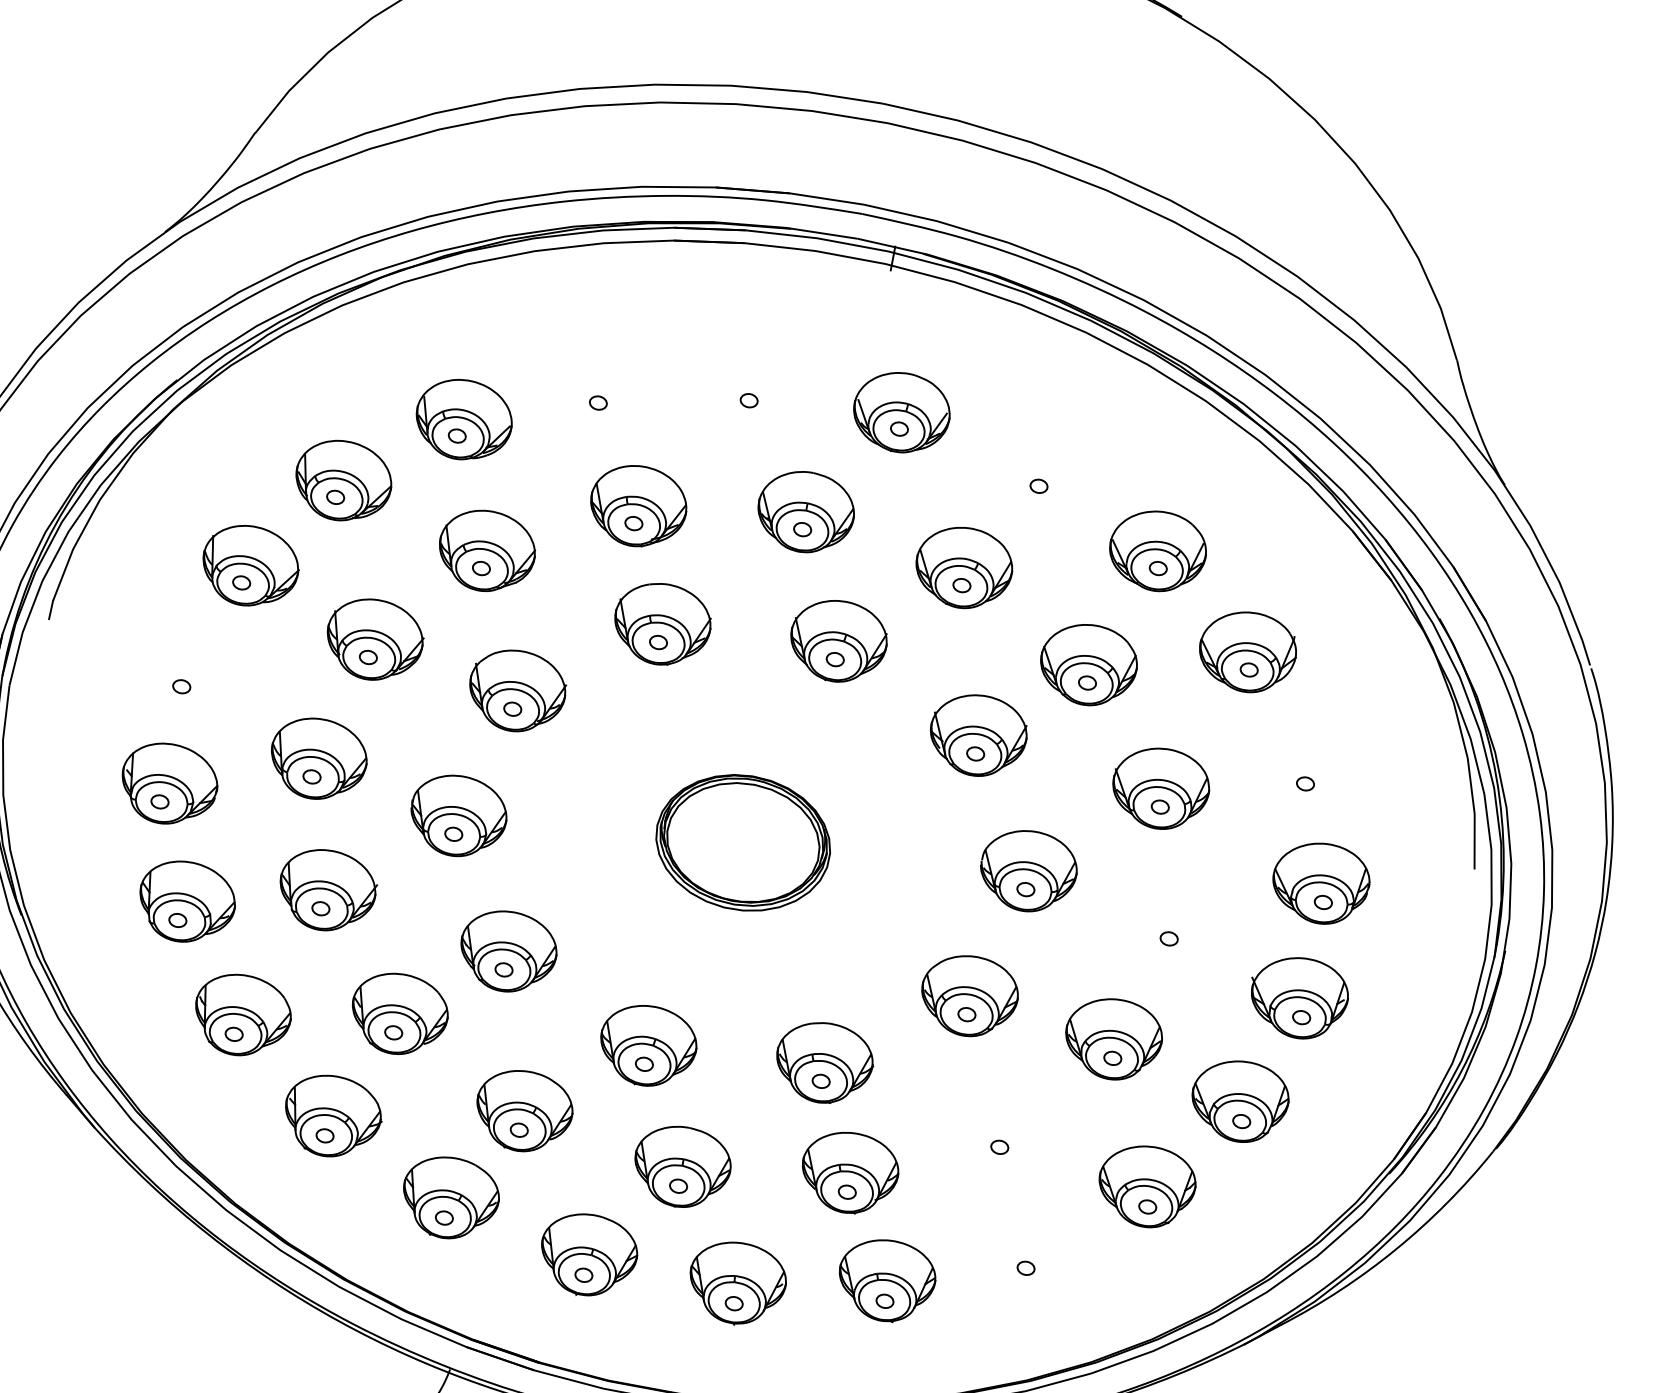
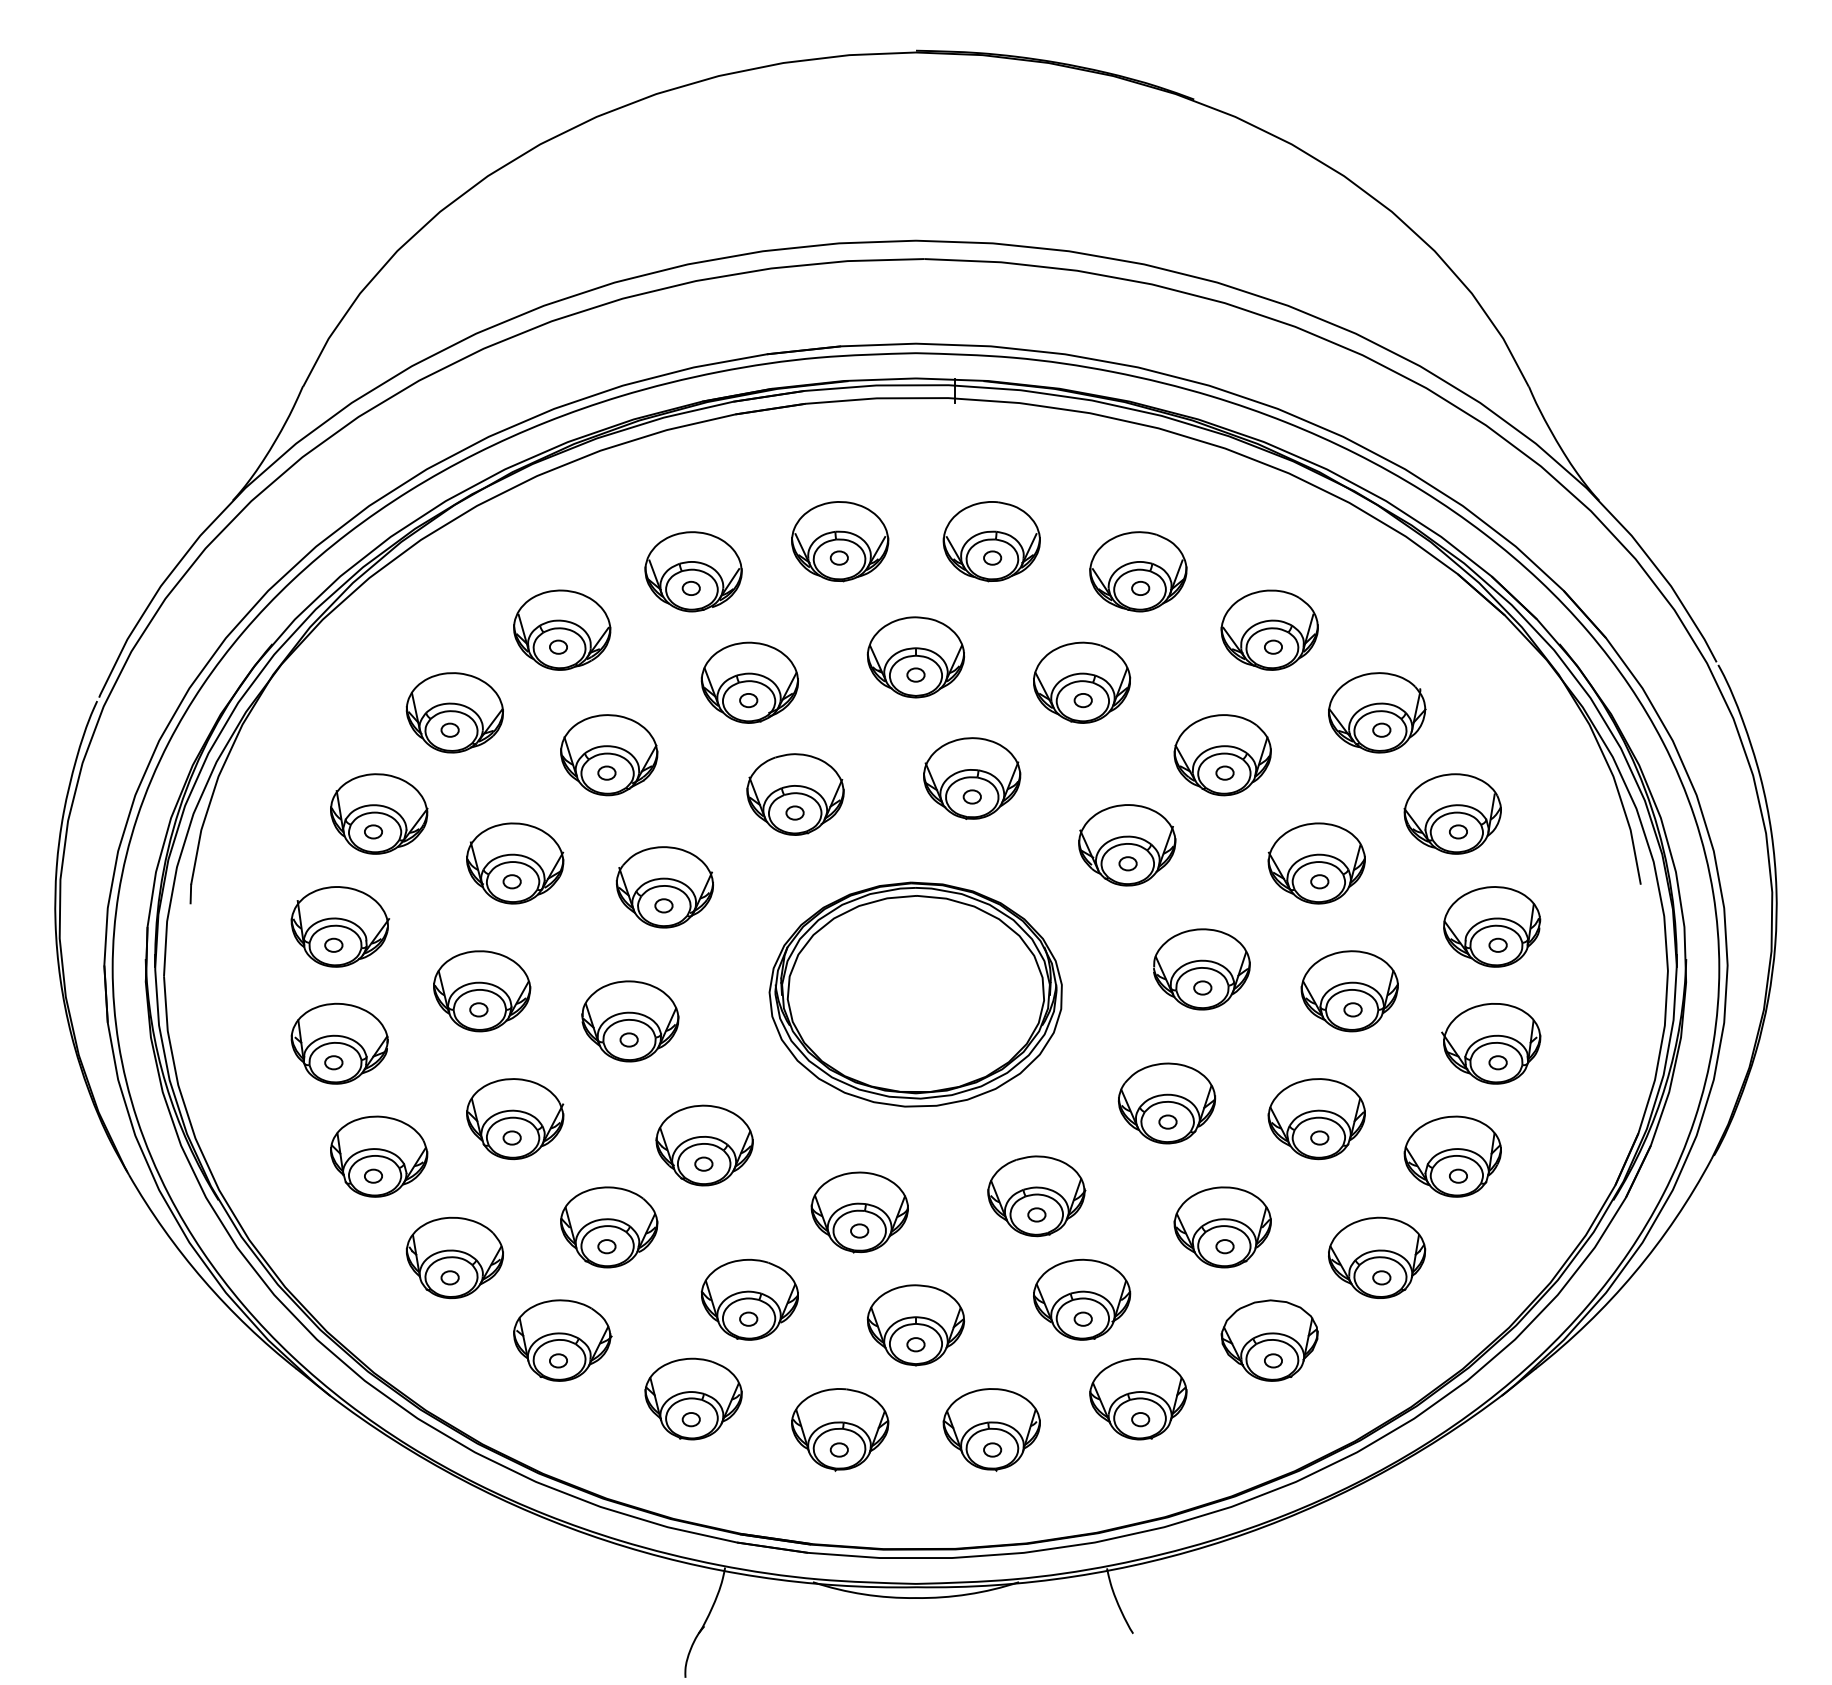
part: (753, 384) -> (840, 541), added
part: (603, 386) -> (693, 571), added
part: (1040, 469) -> (1138, 571), added
part: (191, 669) -> (340, 926), added
part: (1303, 764) -> (1452, 813), added
part: (742, 842) -> (915, 994), size x1.67
part: (1169, 920) -> (1349, 991), added
part: (1000, 1128) -> (1222, 1227), added
part: (1025, 1247) -> (1269, 1340), added

